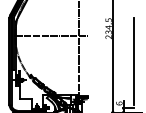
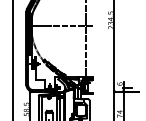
line: (134, 60) -> (132, 47), removed

